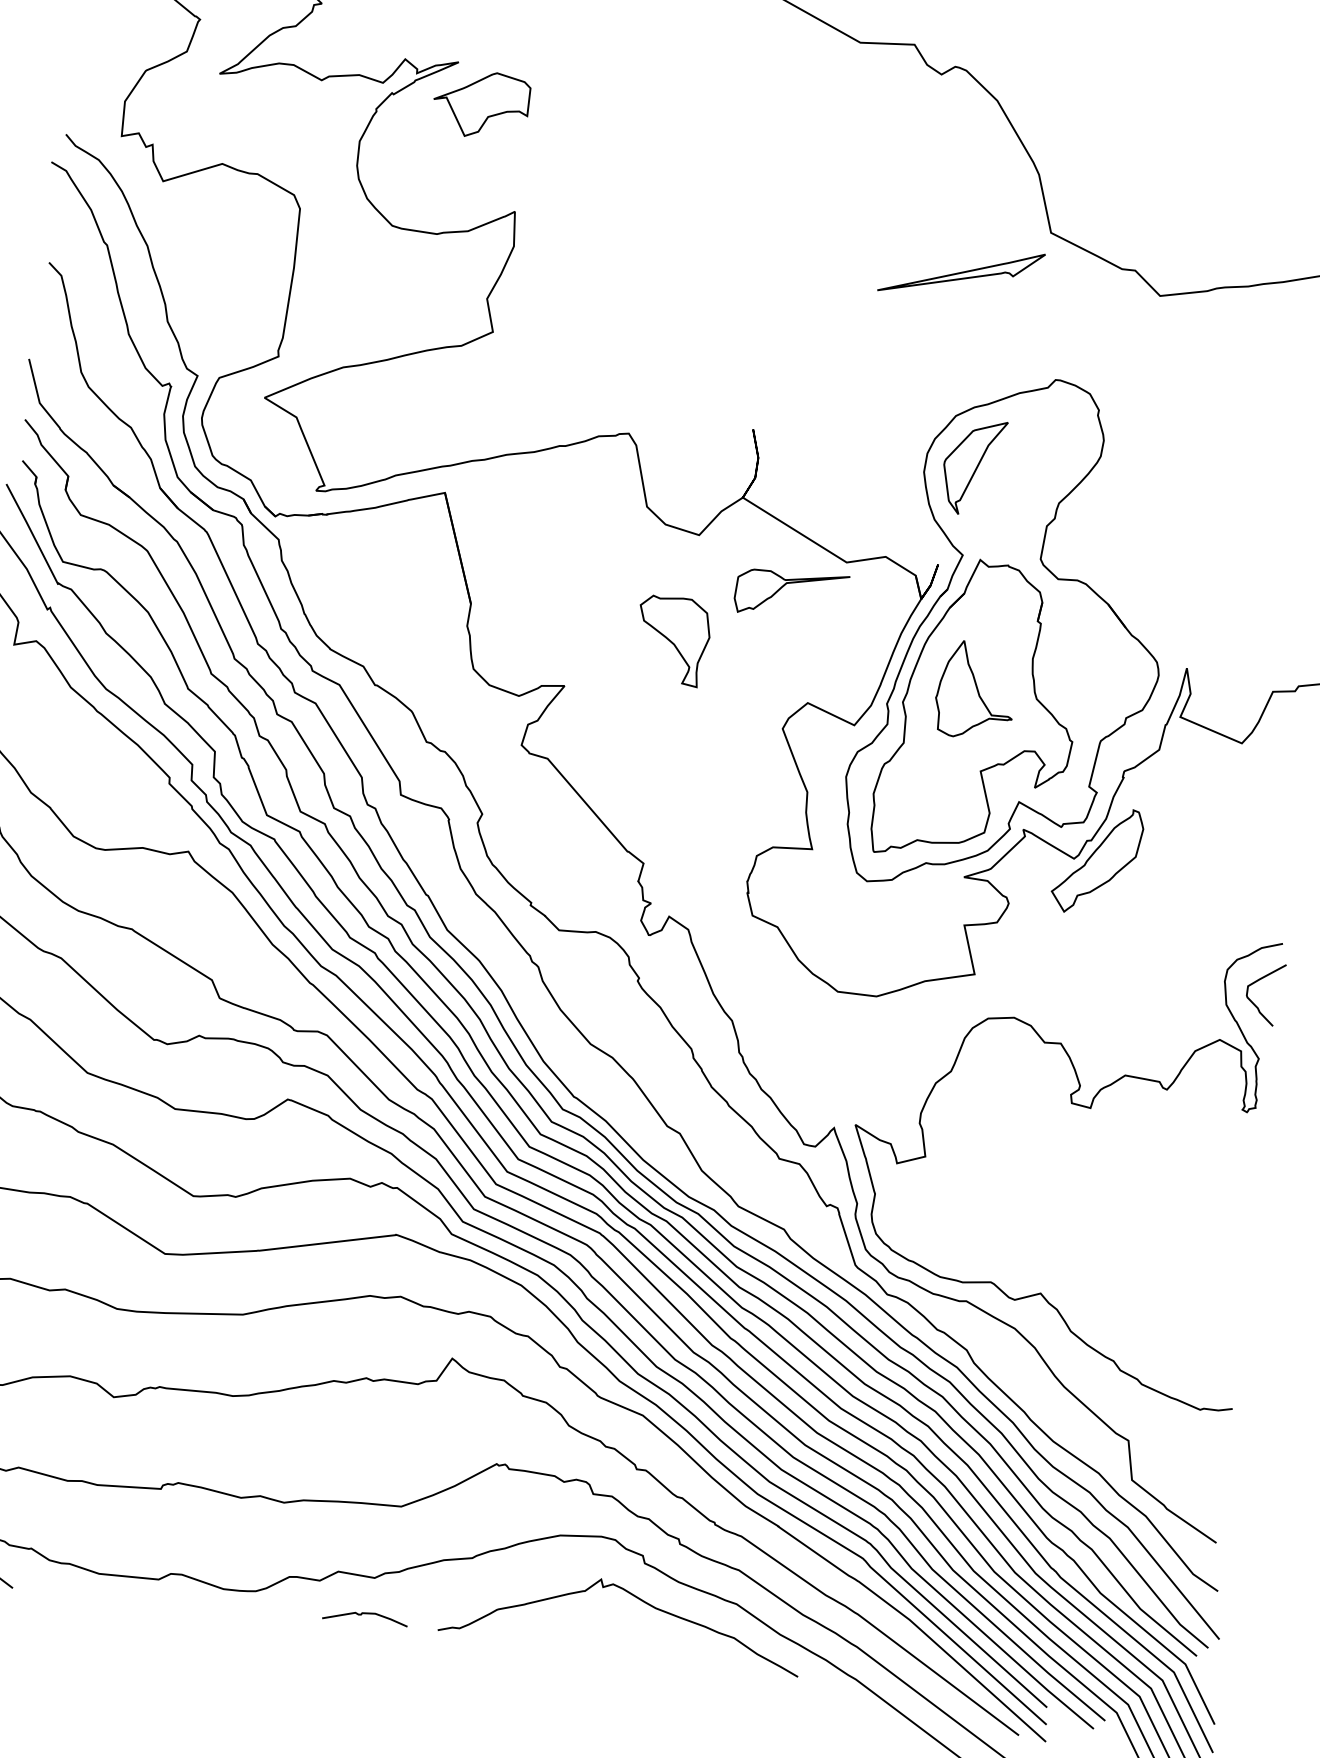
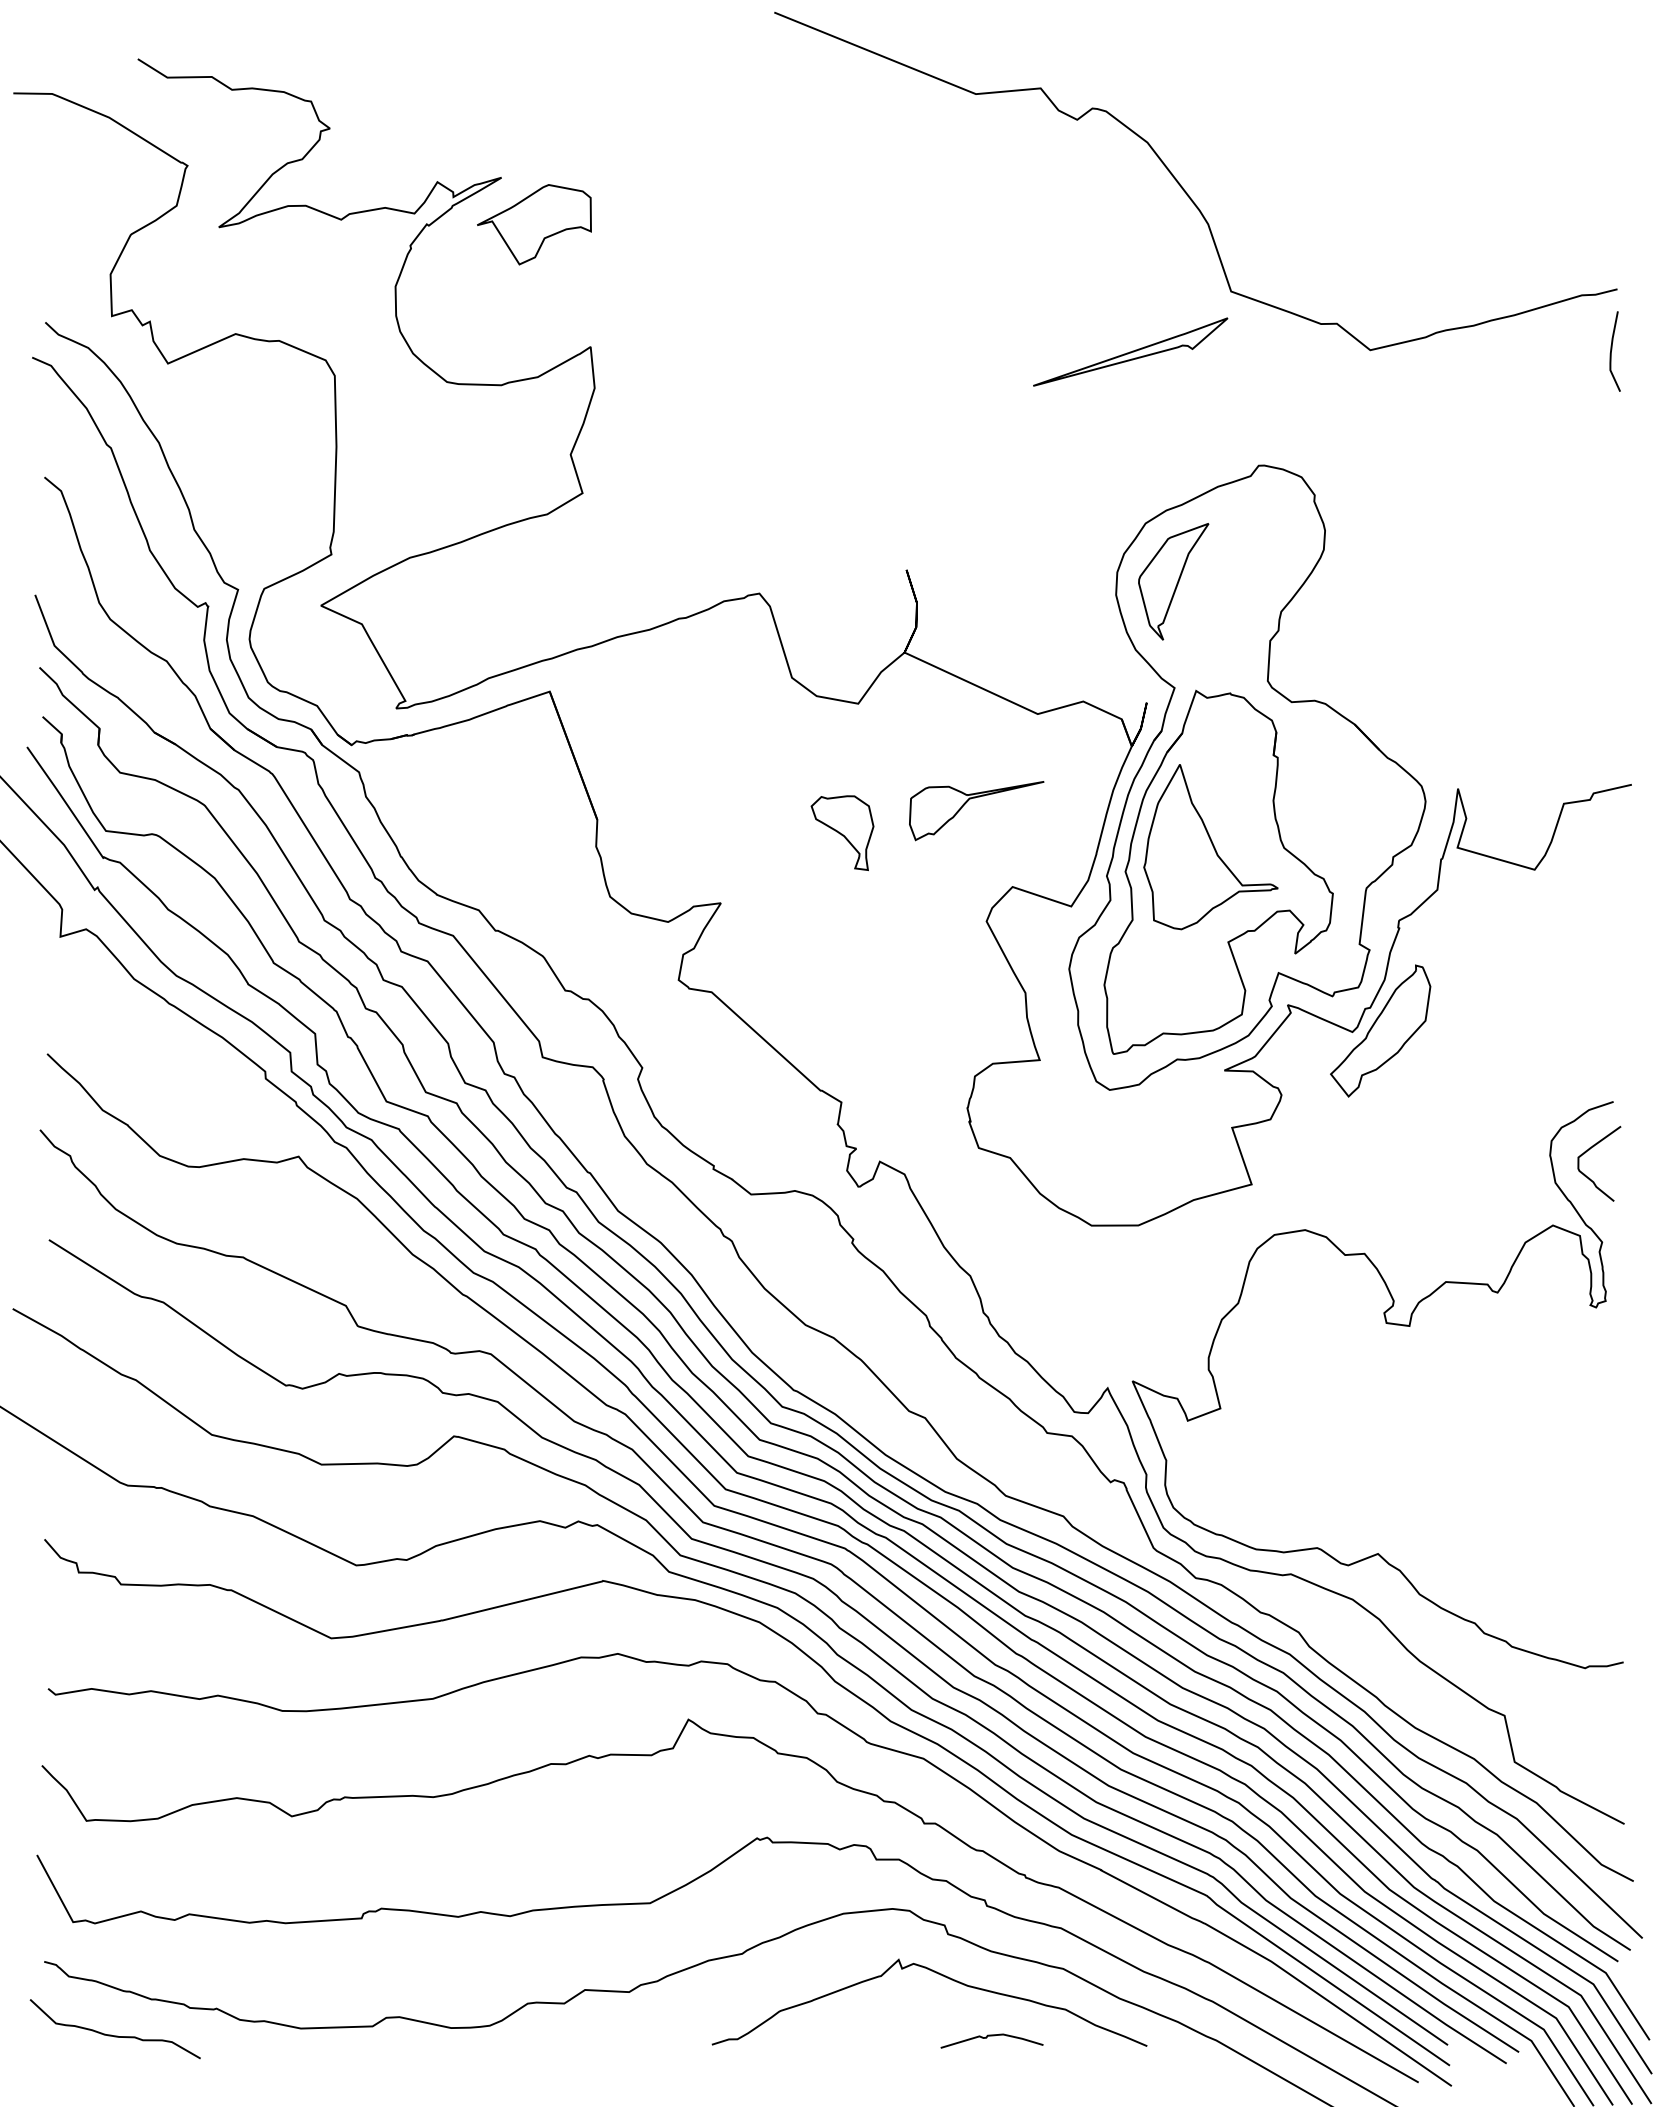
part: (784, 586) -> (967, 802), moved
part: (672, 640) -> (842, 832), size x0.71
part: (975, 691) -> (1210, 847), size x1.43
curve: (365, 1614) -> (991, 2036), moved

